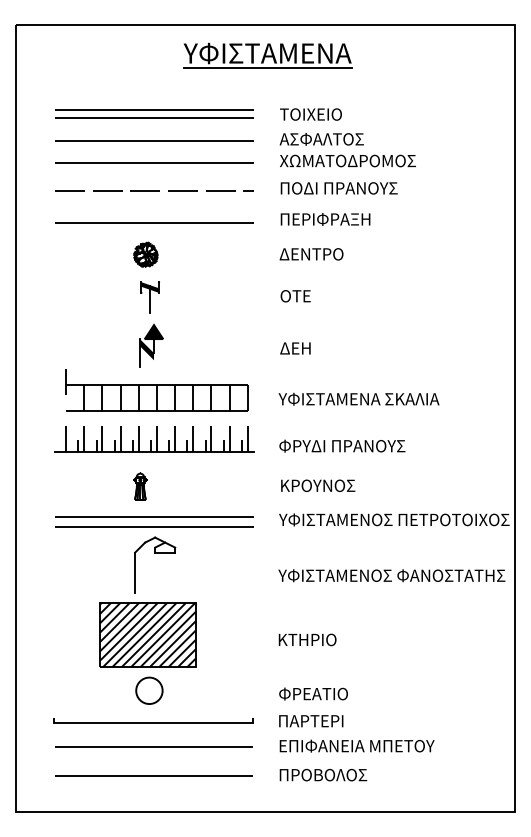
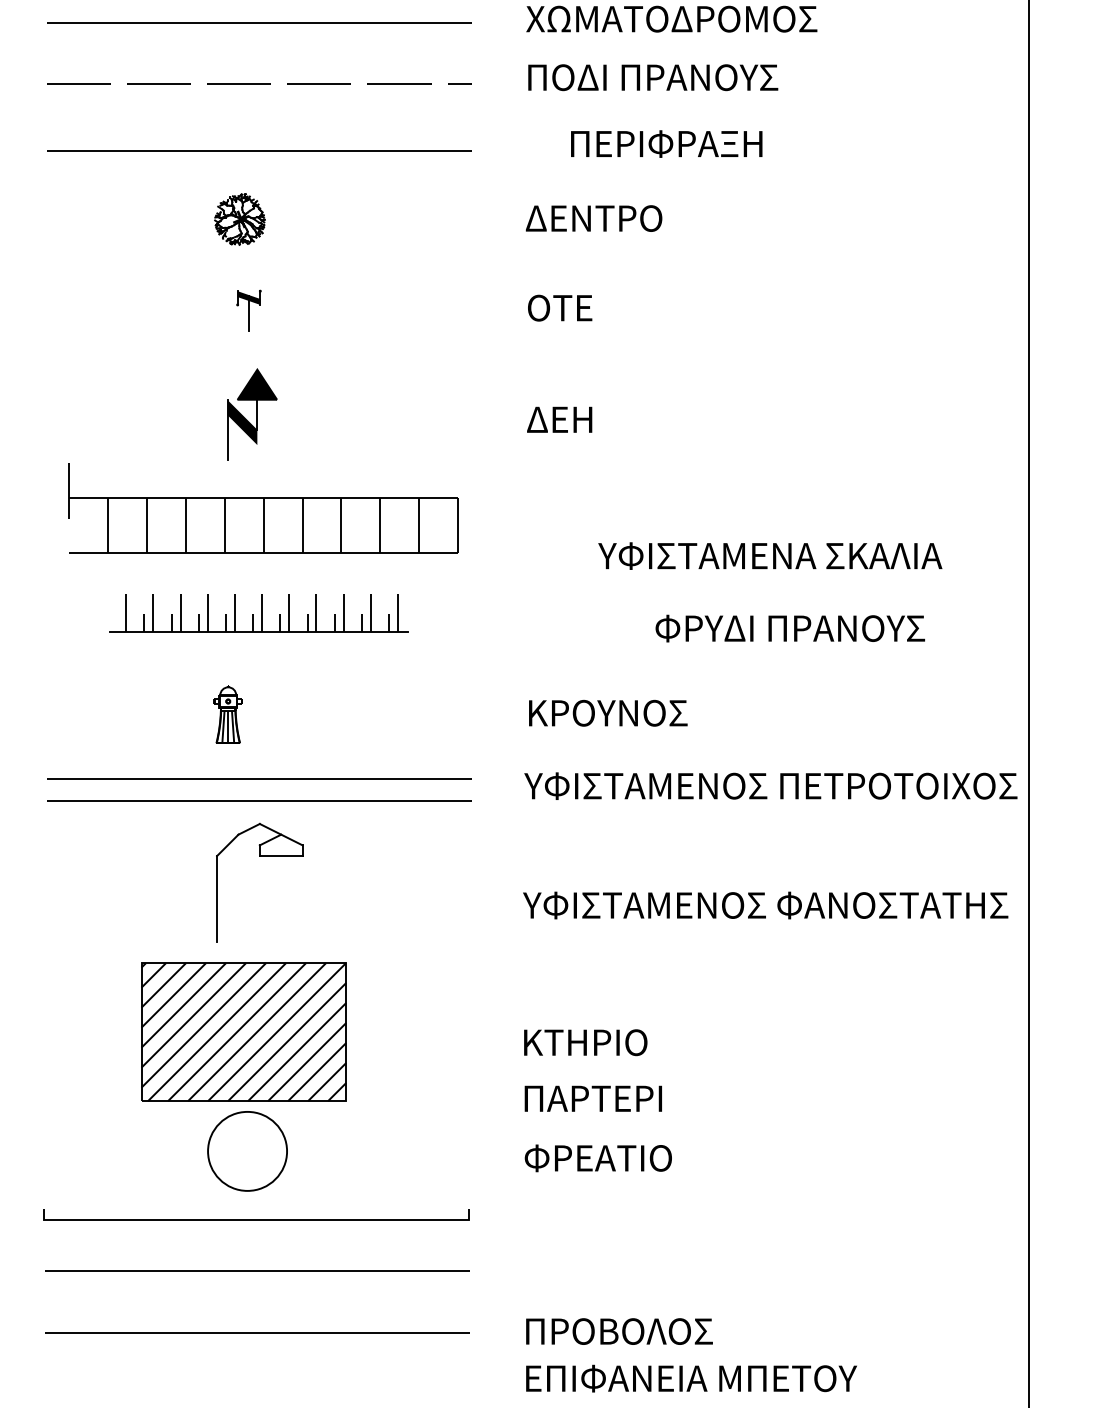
text: (325, 219) -> (666, 144), moved
part: (149, 297) -> (247, 310), size x0.6
text: (358, 398) -> (769, 554), moved
part: (154, 439) -> (258, 614), size x0.7
text: (342, 445) -> (790, 627), moved
circle: (149, 690) -> (247, 1150), size x1.4
text: (311, 721) -> (593, 1099), moved
text: (356, 745) -> (690, 1377), moved

